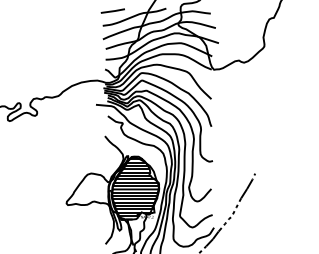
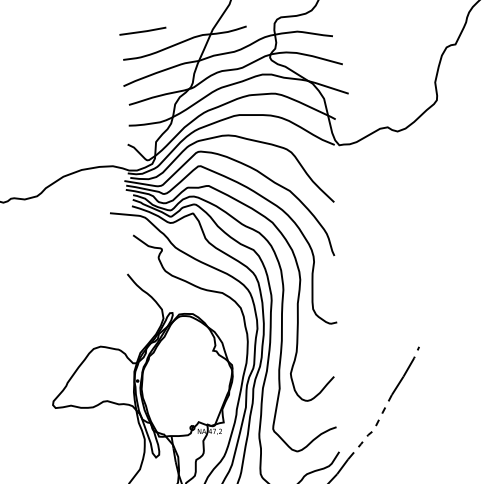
hatch: (135, 189) -> (186, 377), removed

